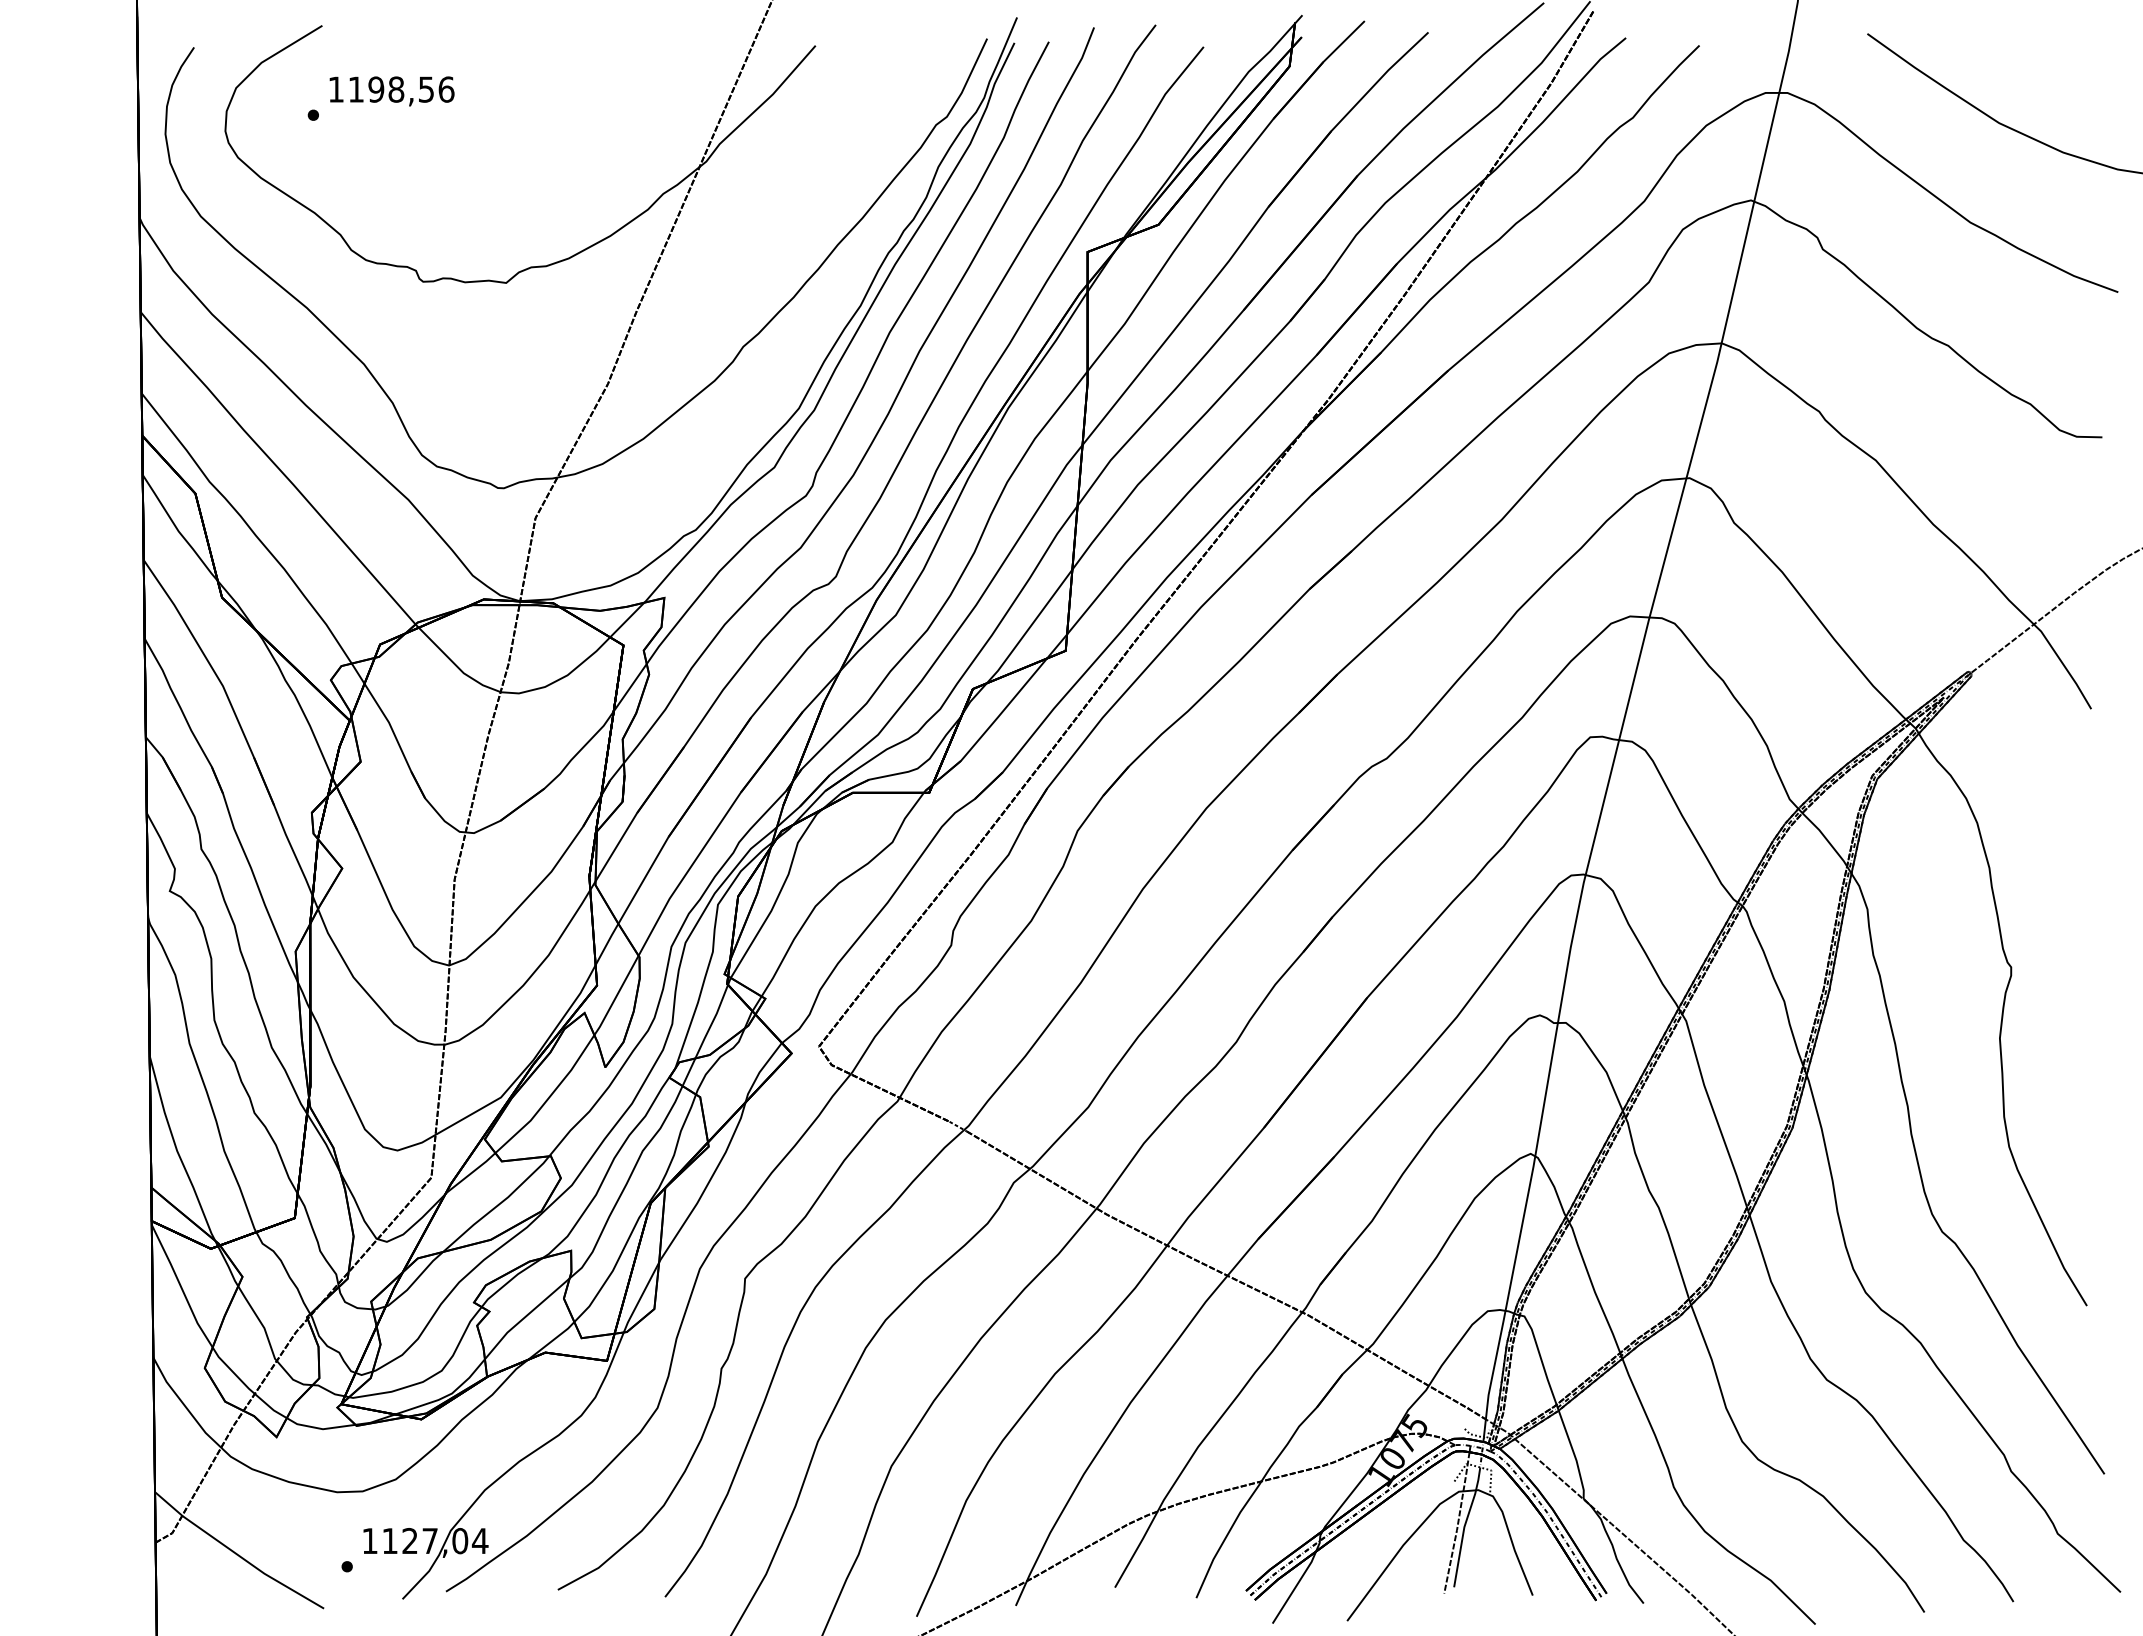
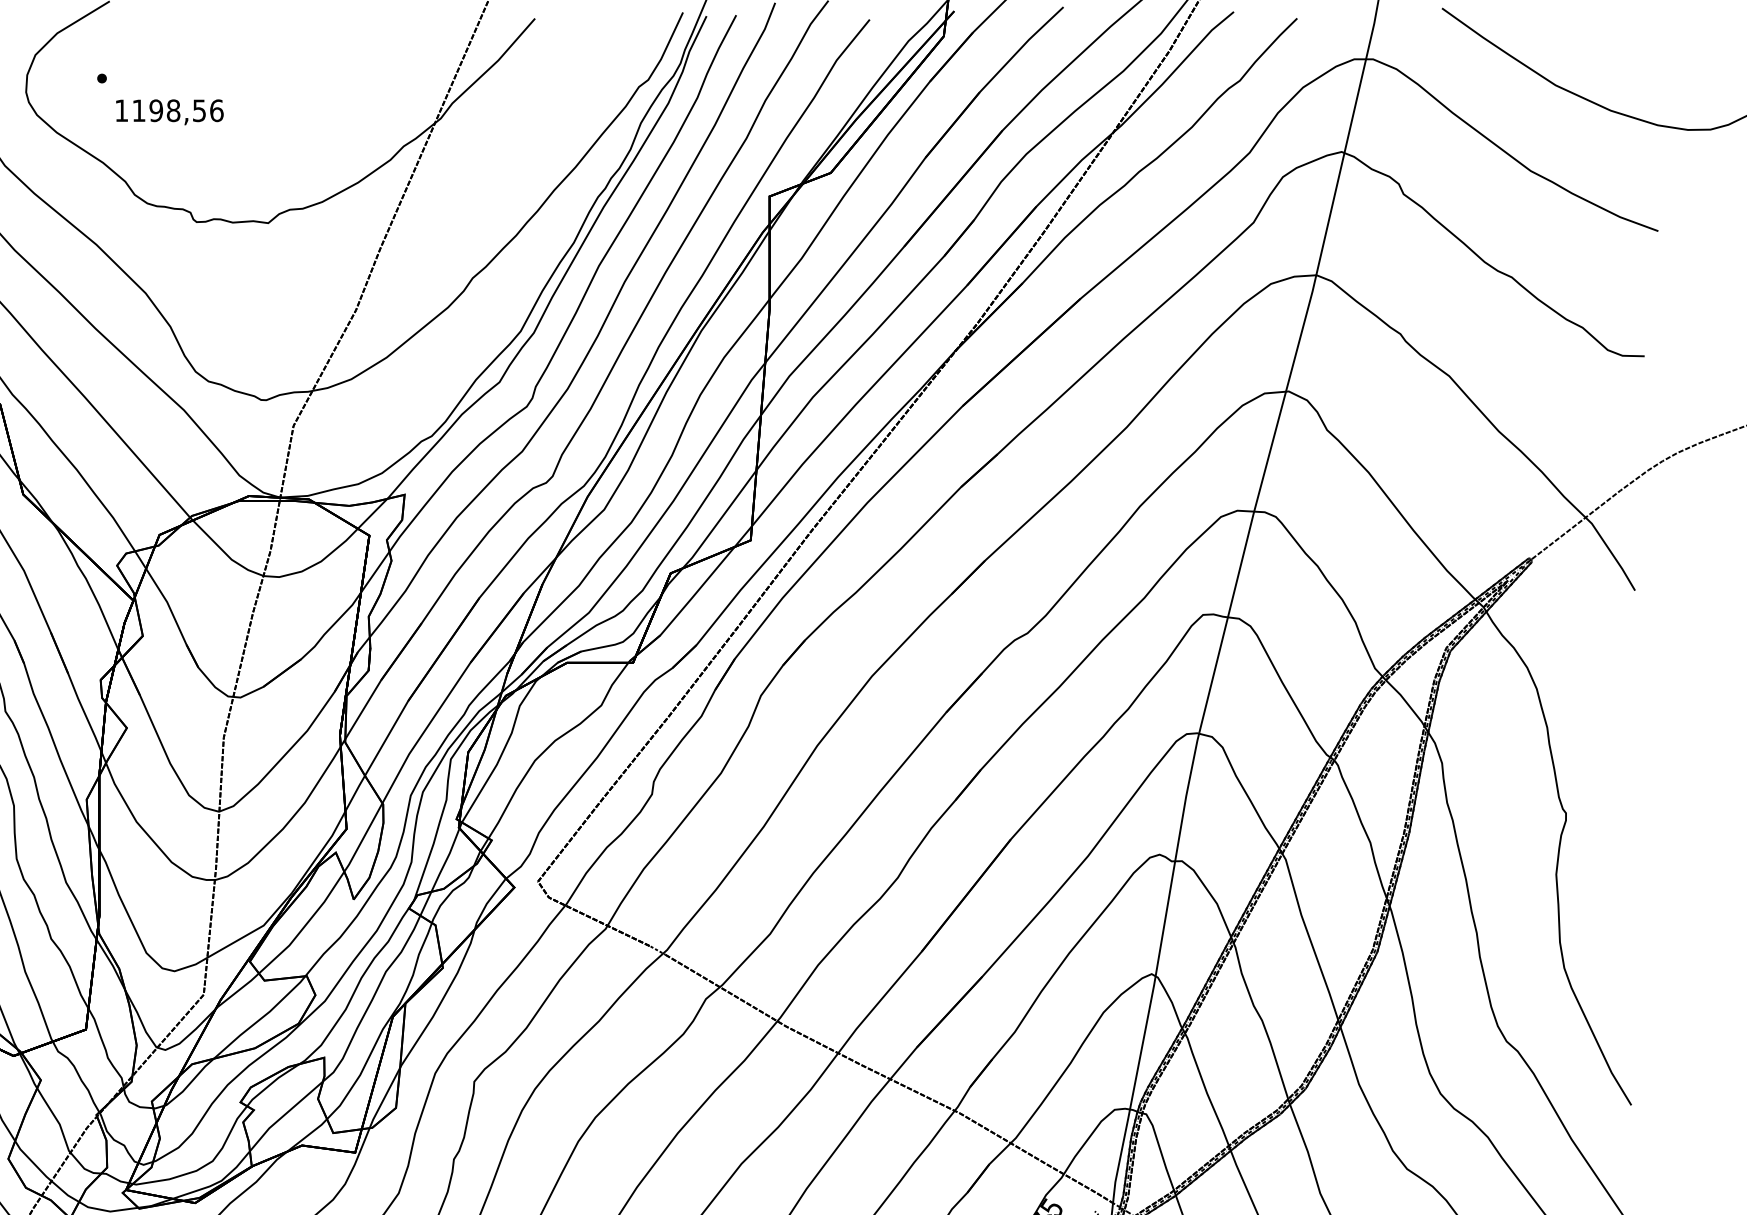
text: (391, 91) -> (169, 112), moved

